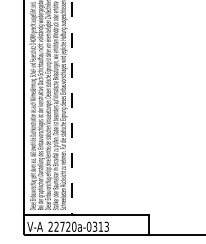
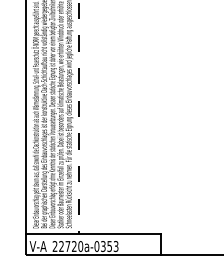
text: (100, 226) -> (109, 246), V-A_22720a-0313 -> V-A_22720a-0353

